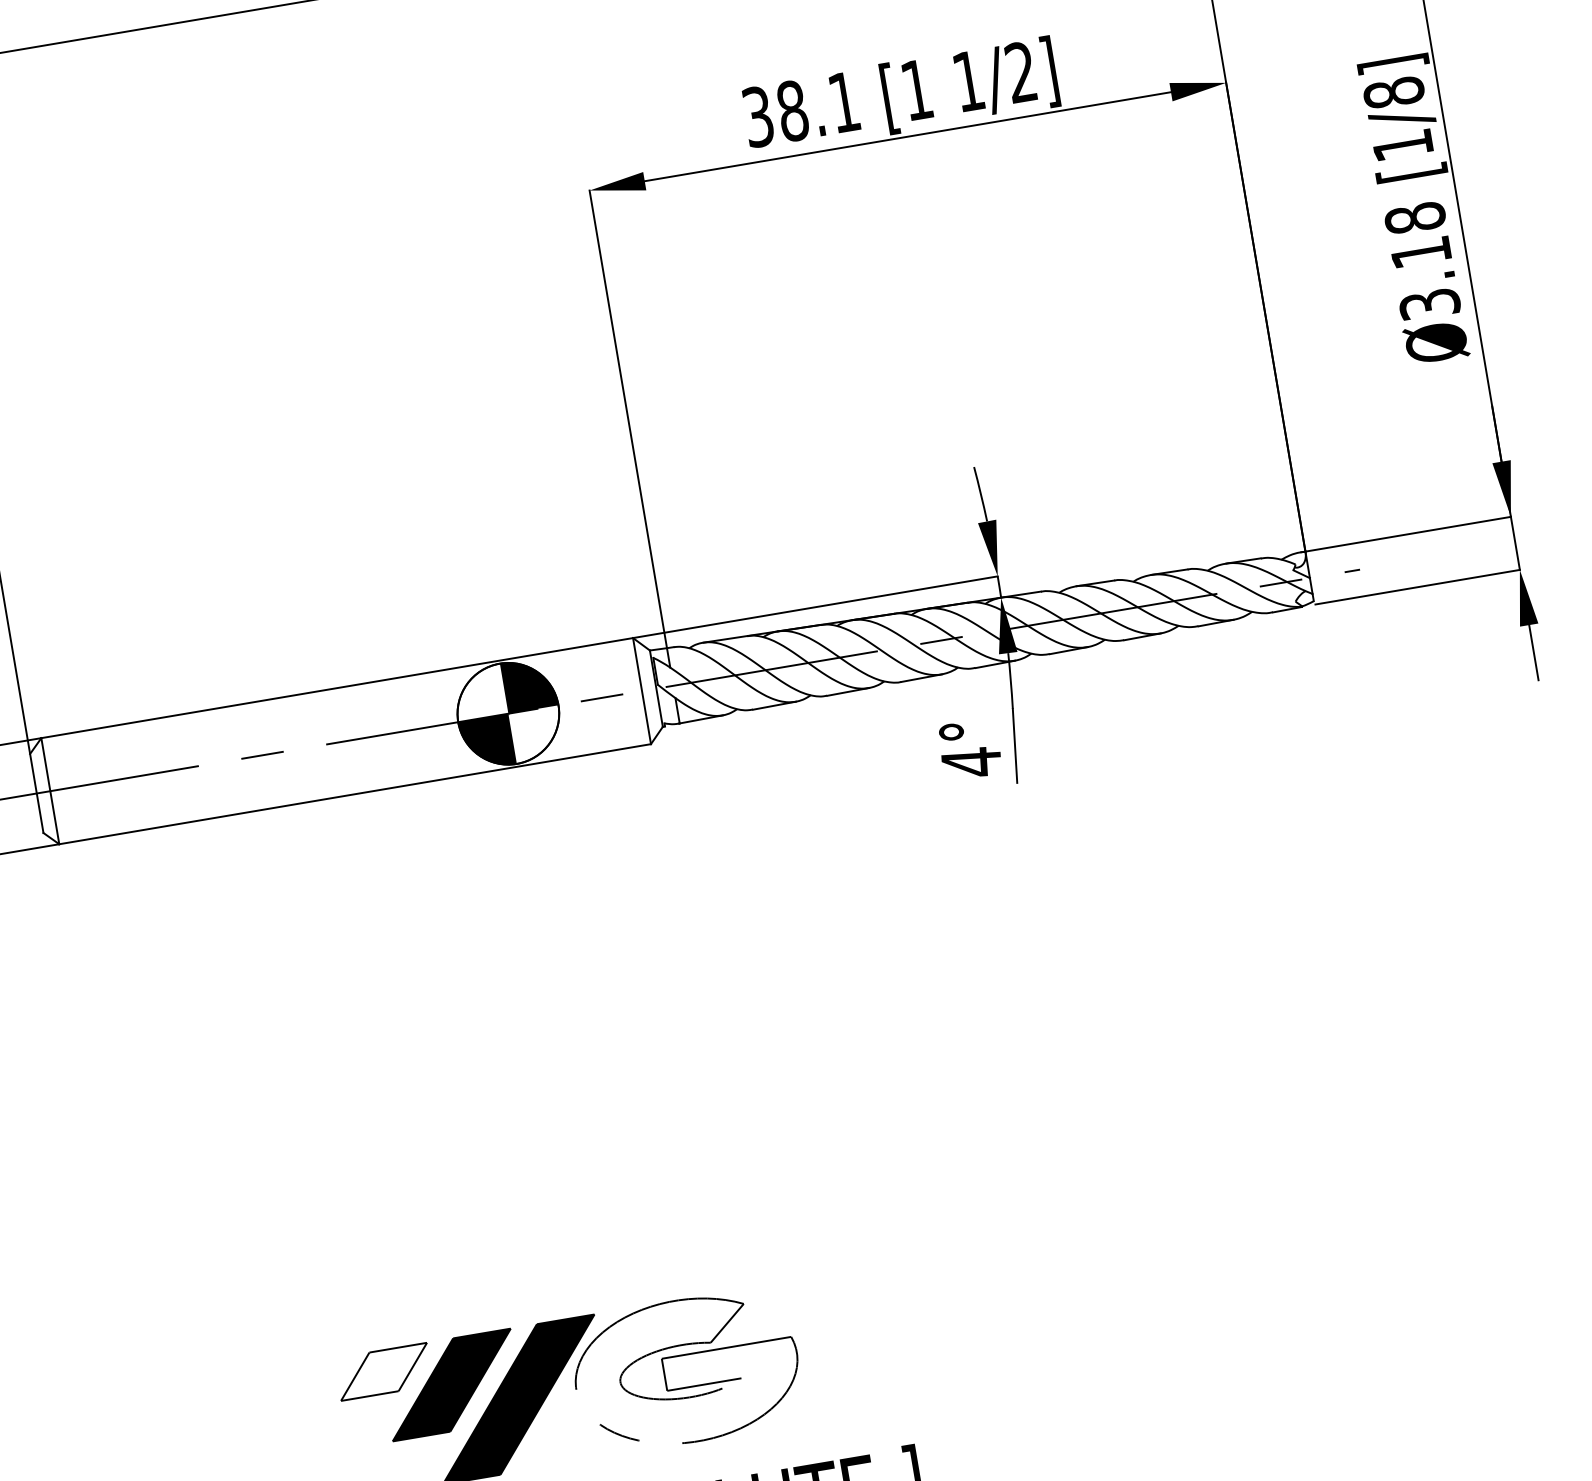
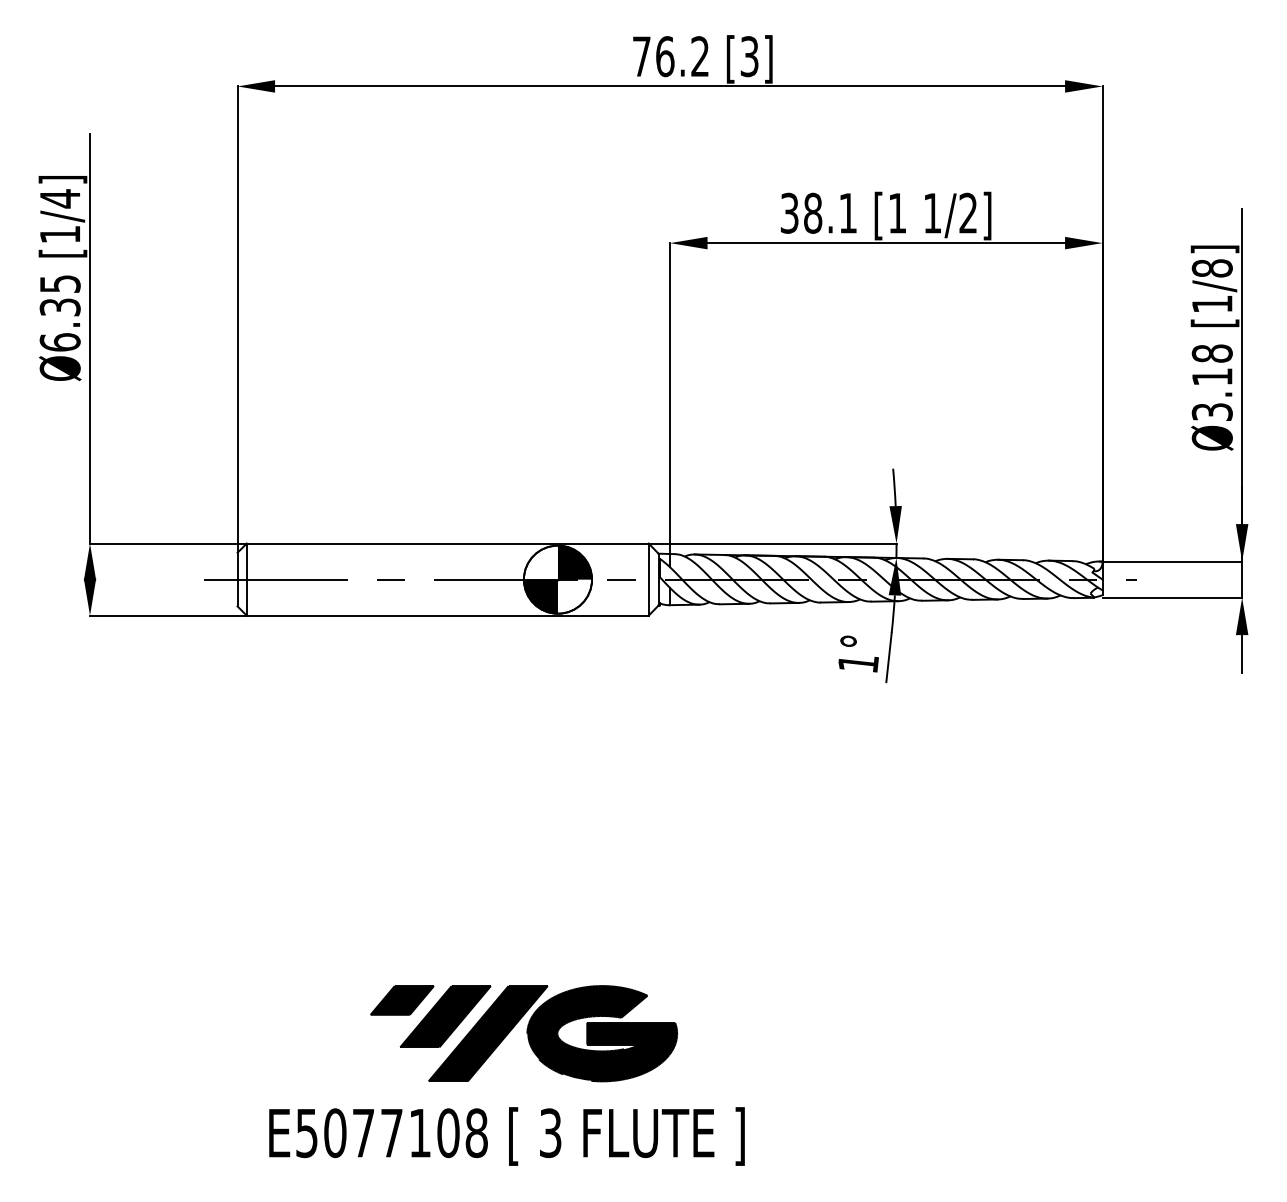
text: (971, 763) -> (858, 664), 4° -> 1°
fill: (686, 1370) -> (602, 1033), added
fill: (382, 1372) -> (401, 1000), added

